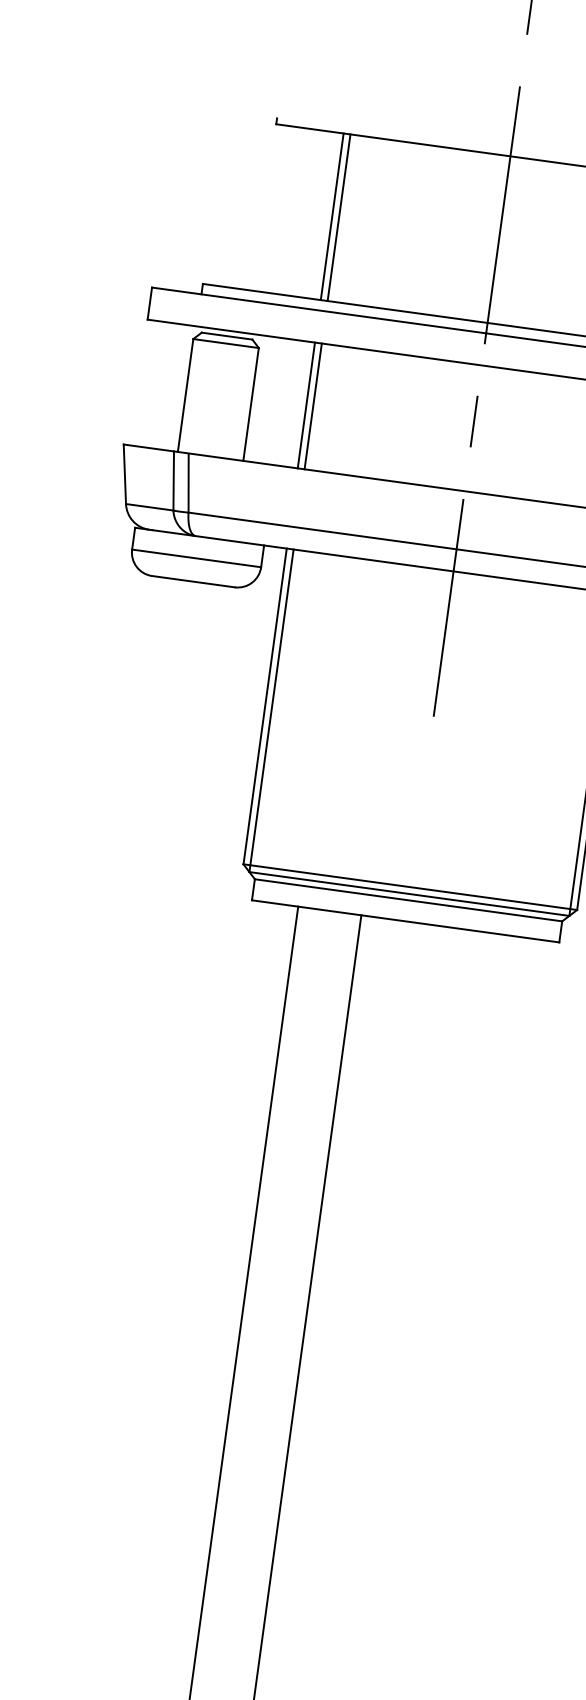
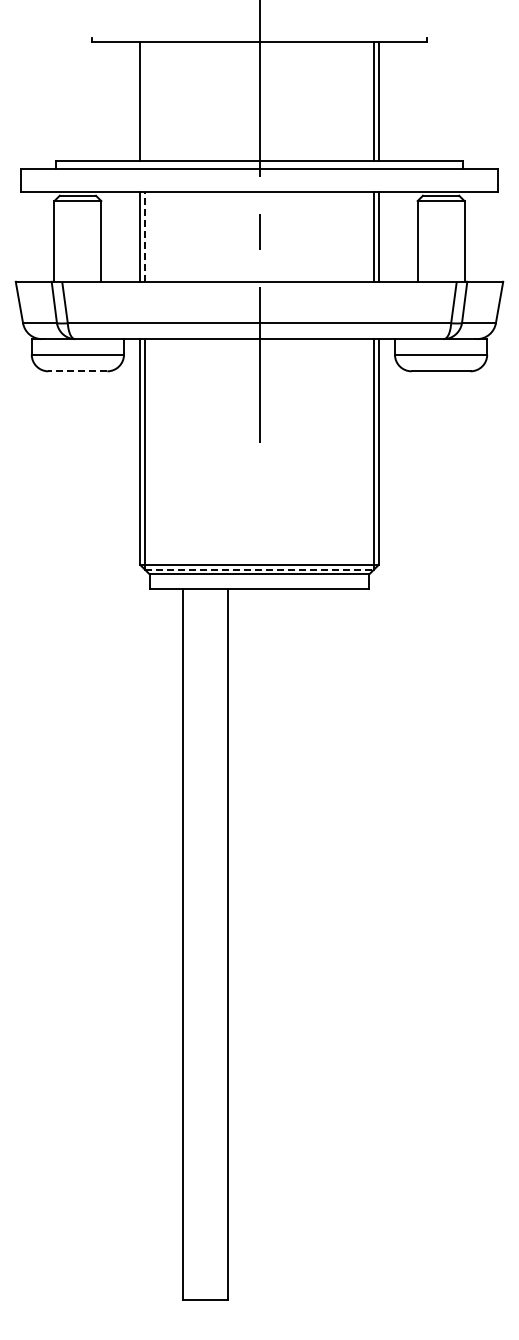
line: (339, 217) -> (145, 101), removed
line: (313, 406) -> (145, 236), solid -> dashed
line: (192, 581) -> (77, 371), solid -> dashed
line: (409, 893) -> (259, 569), solid -> dashed

